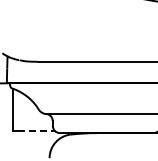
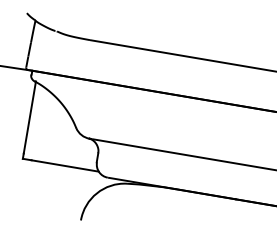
line: (36, 130) -> (65, 165), dashed -> solid

